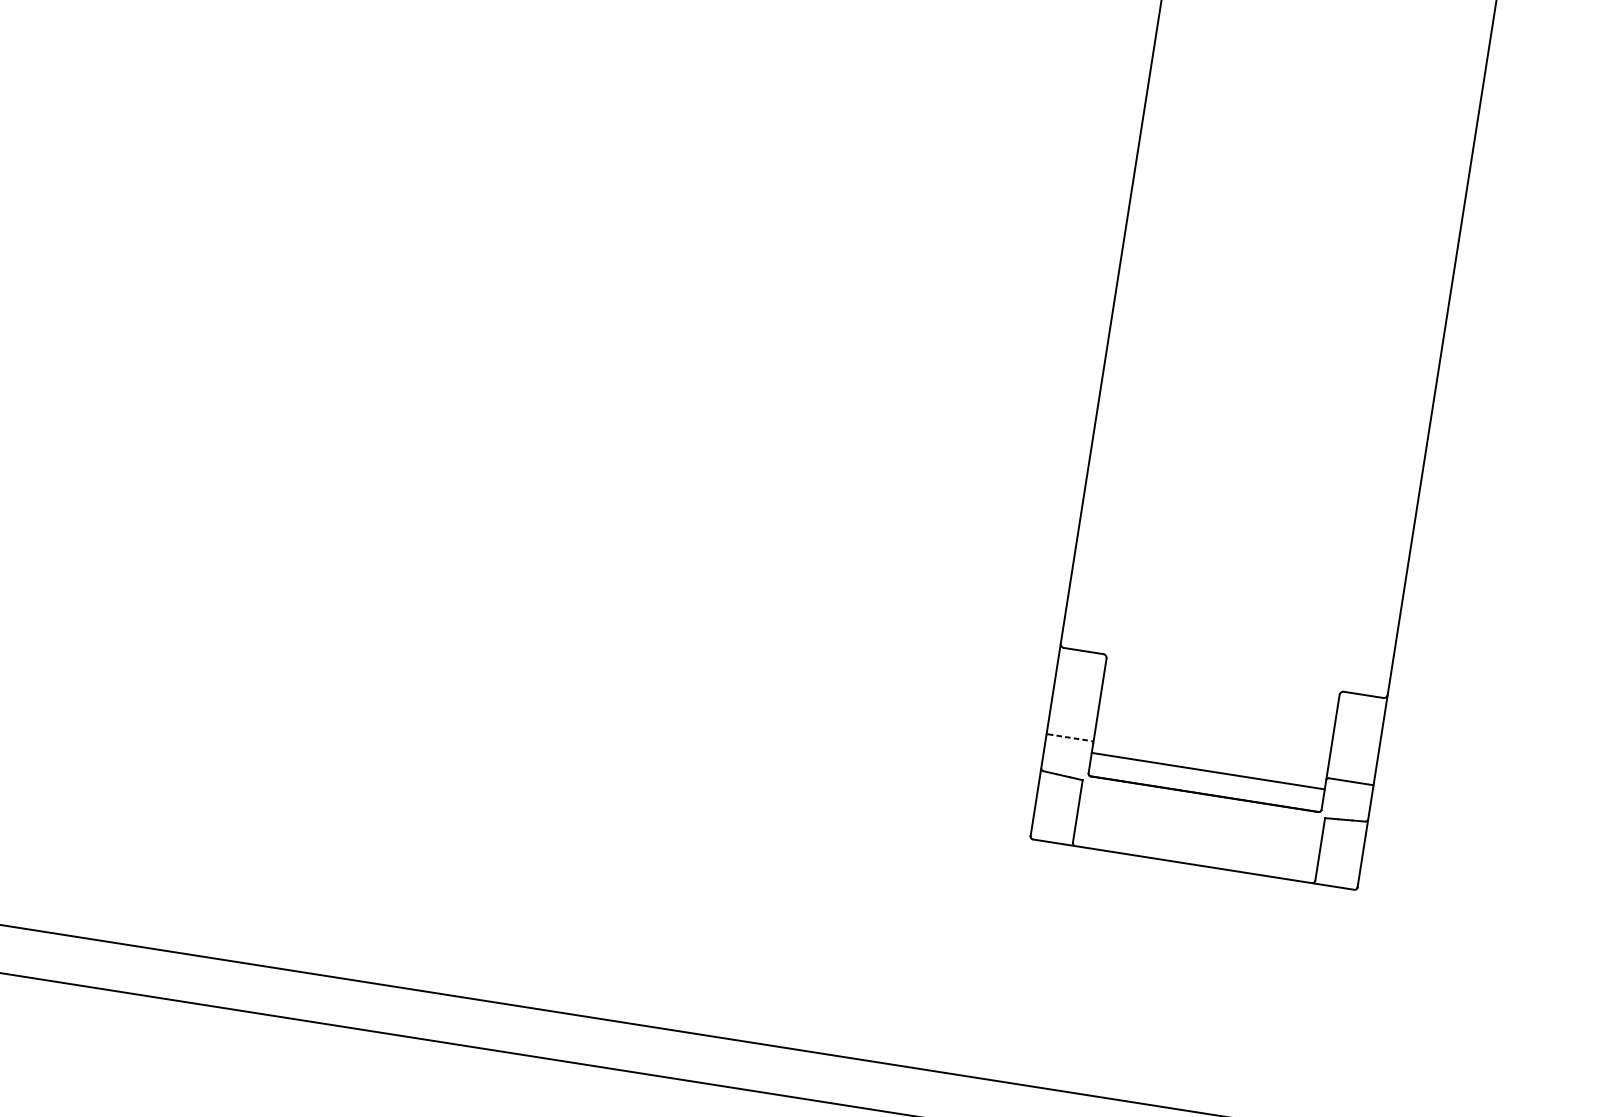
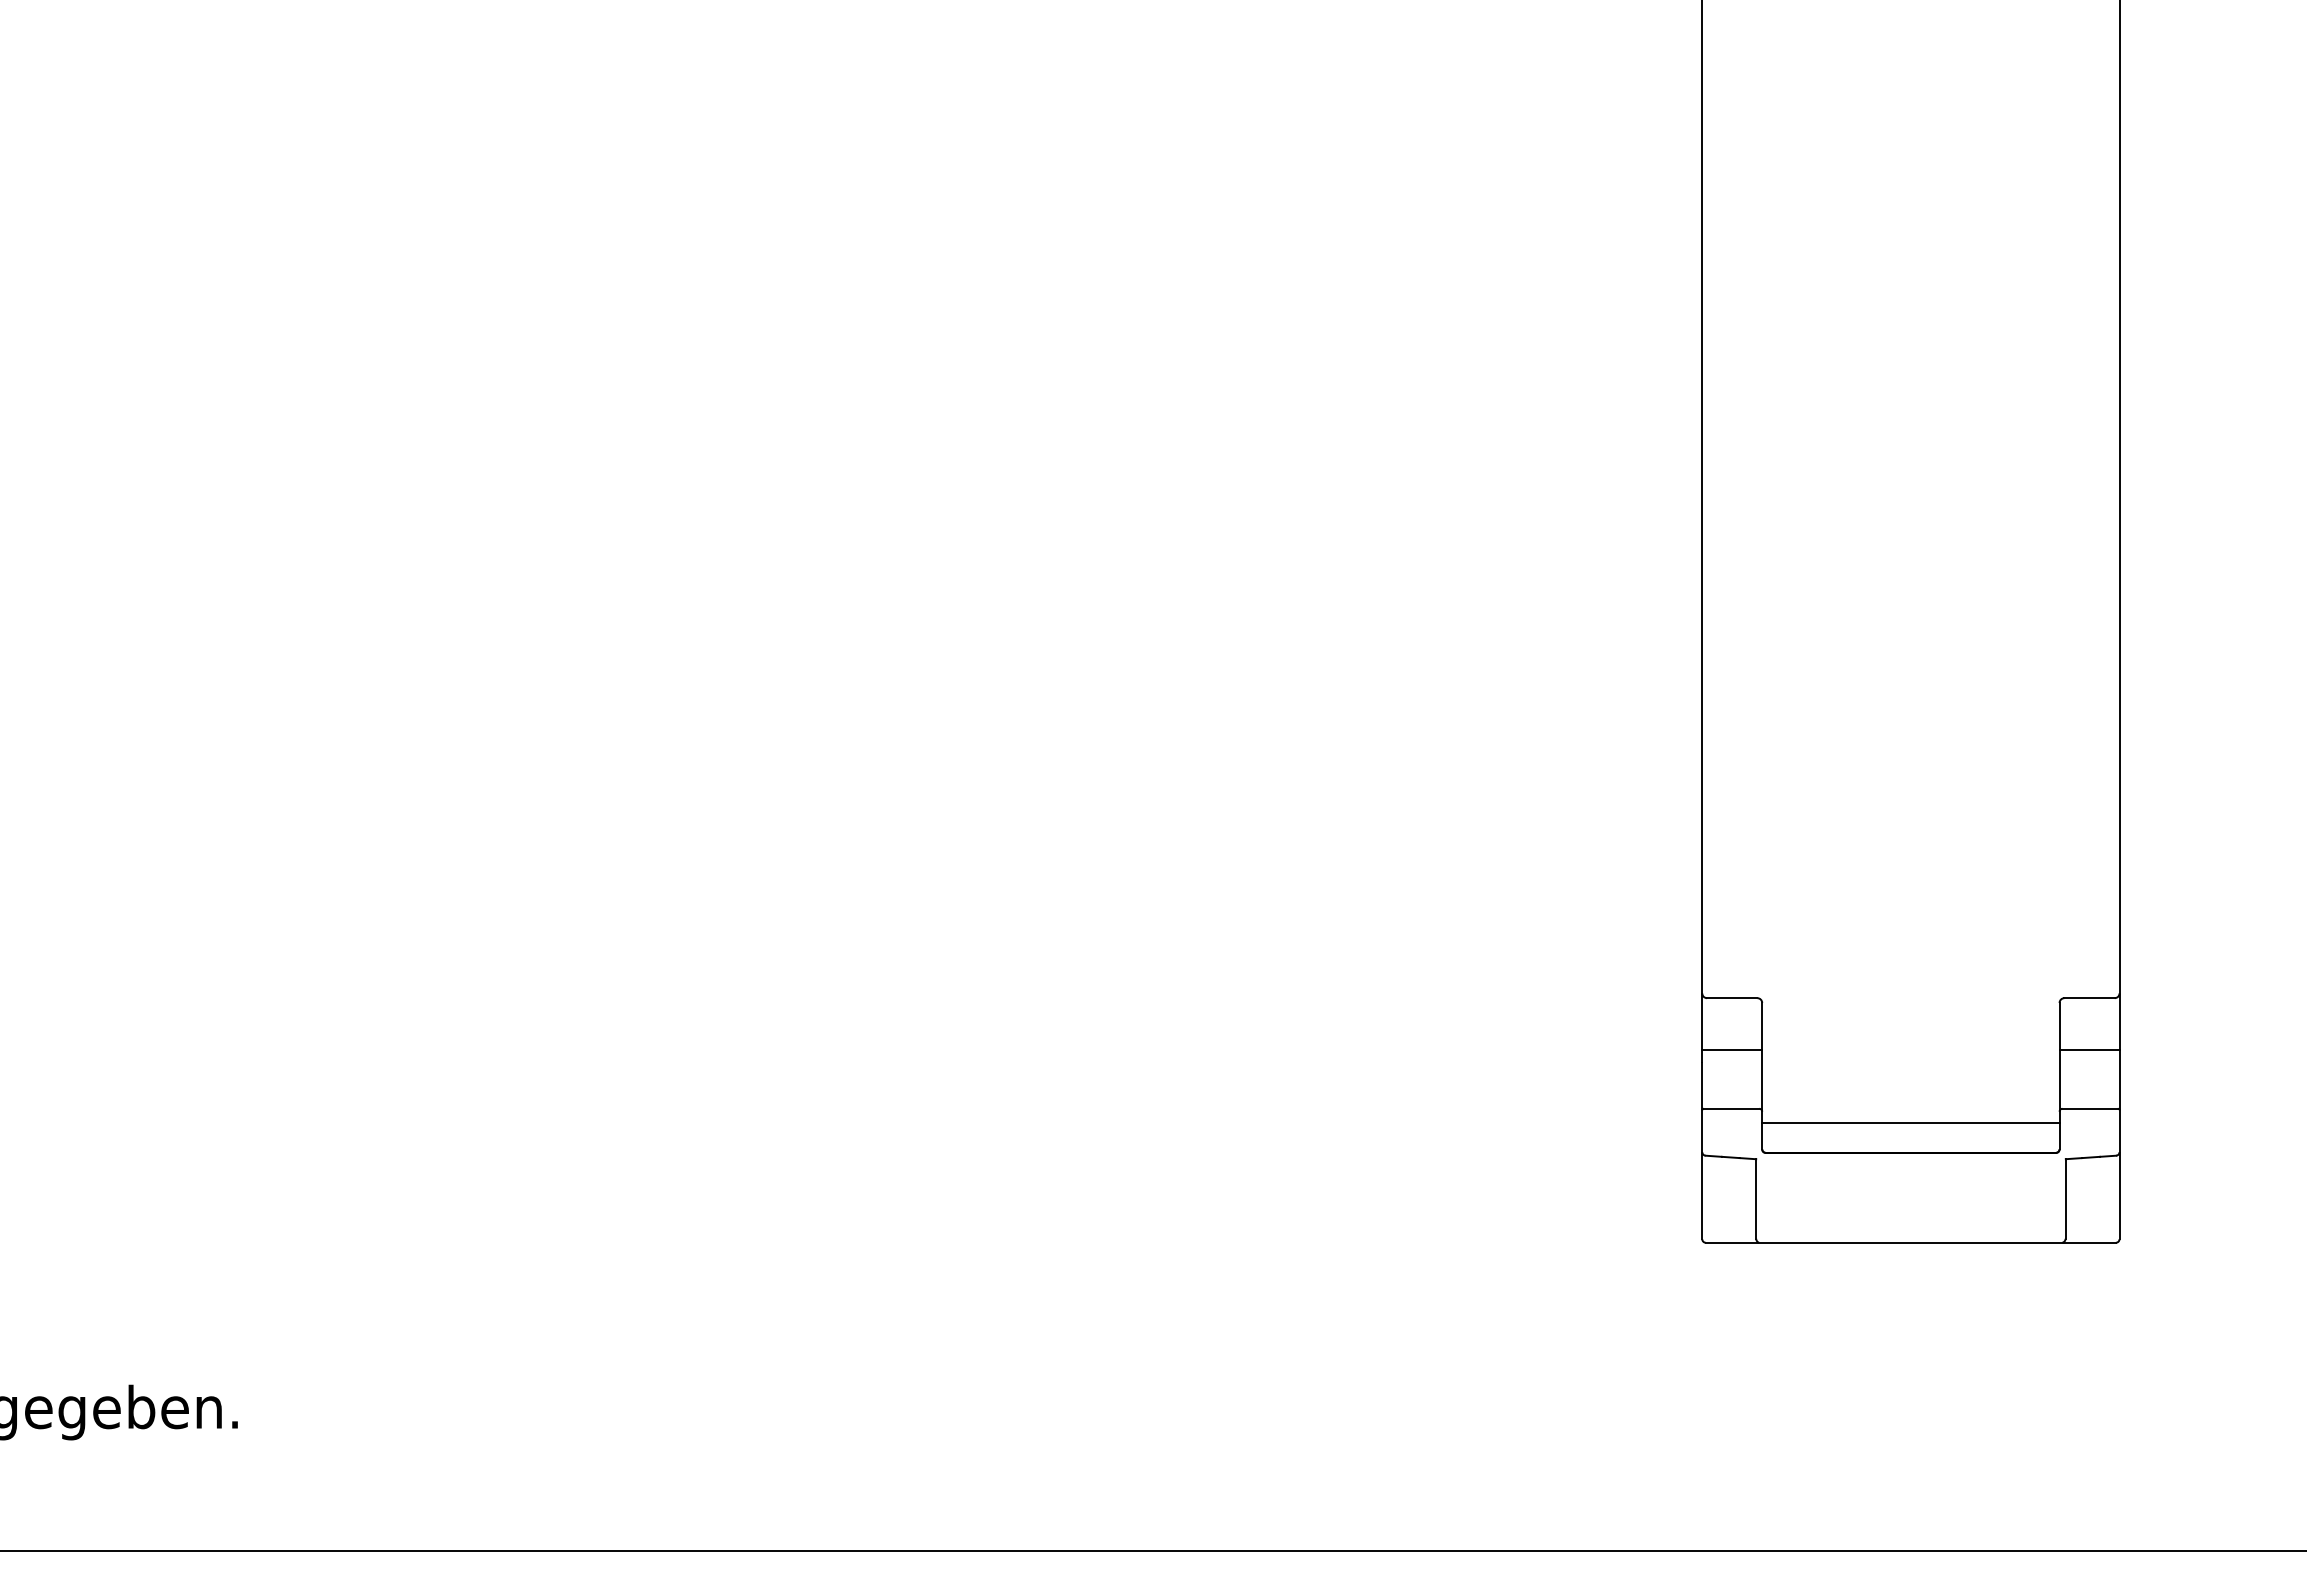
line: (1077, 692) -> (1732, 1050), added
line: (1357, 735) -> (2089, 1050), added
line: (1069, 737) -> (1731, 1108), dashed -> solid

